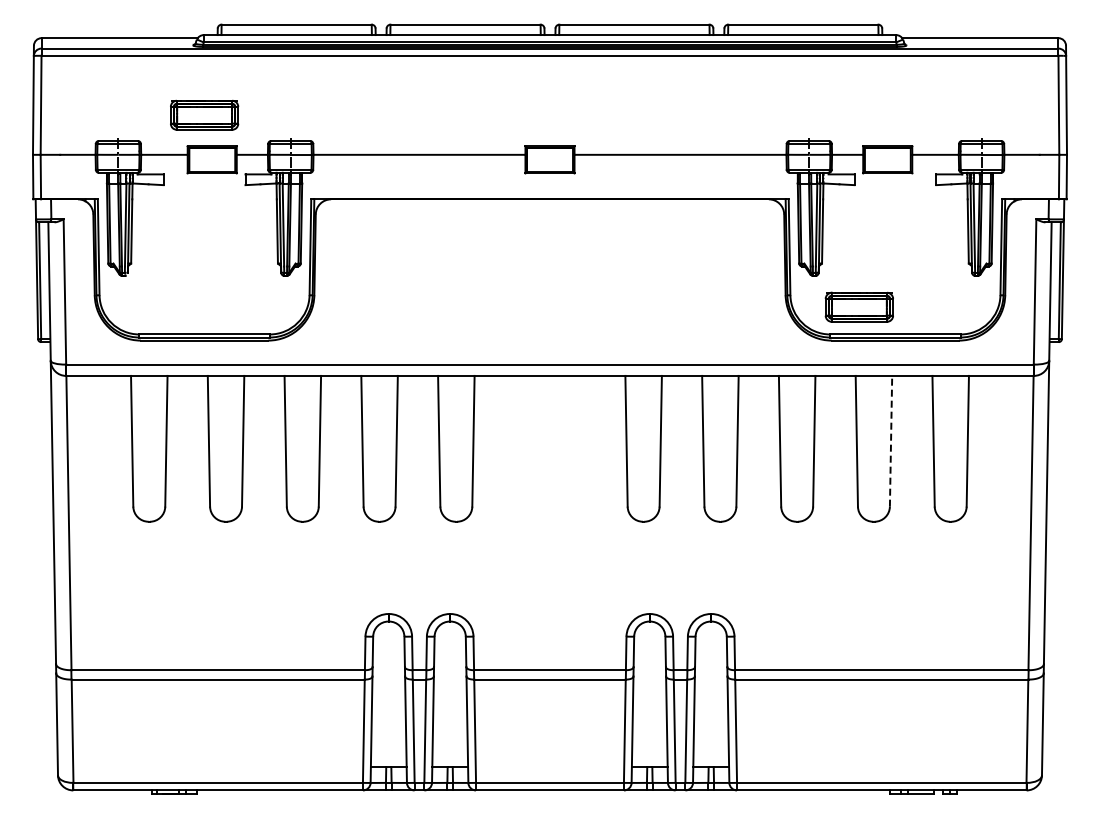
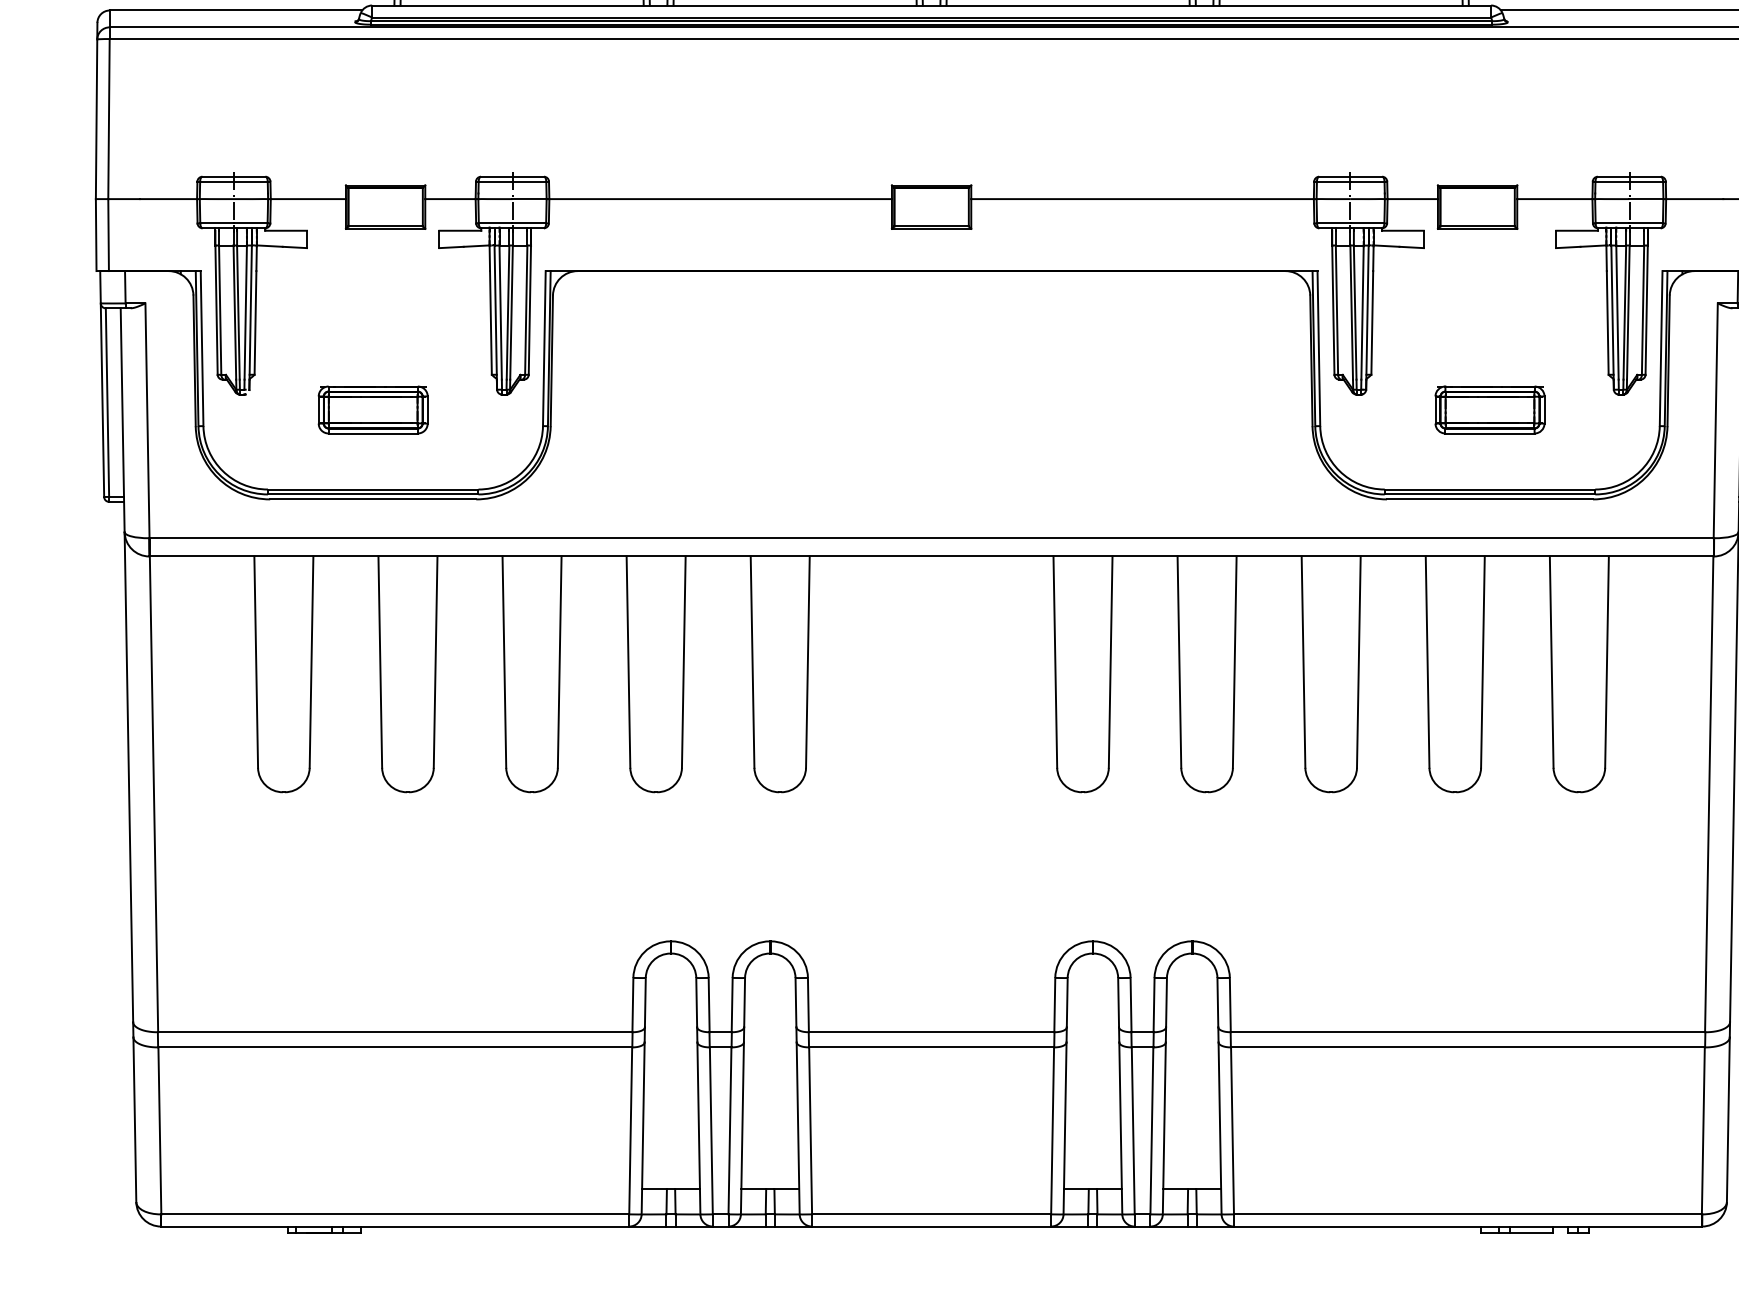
part: (204, 114) -> (373, 408), moved
part: (858, 306) -> (1488, 408), moved
line: (891, 440) -> (1483, 660), dashed -> solid

